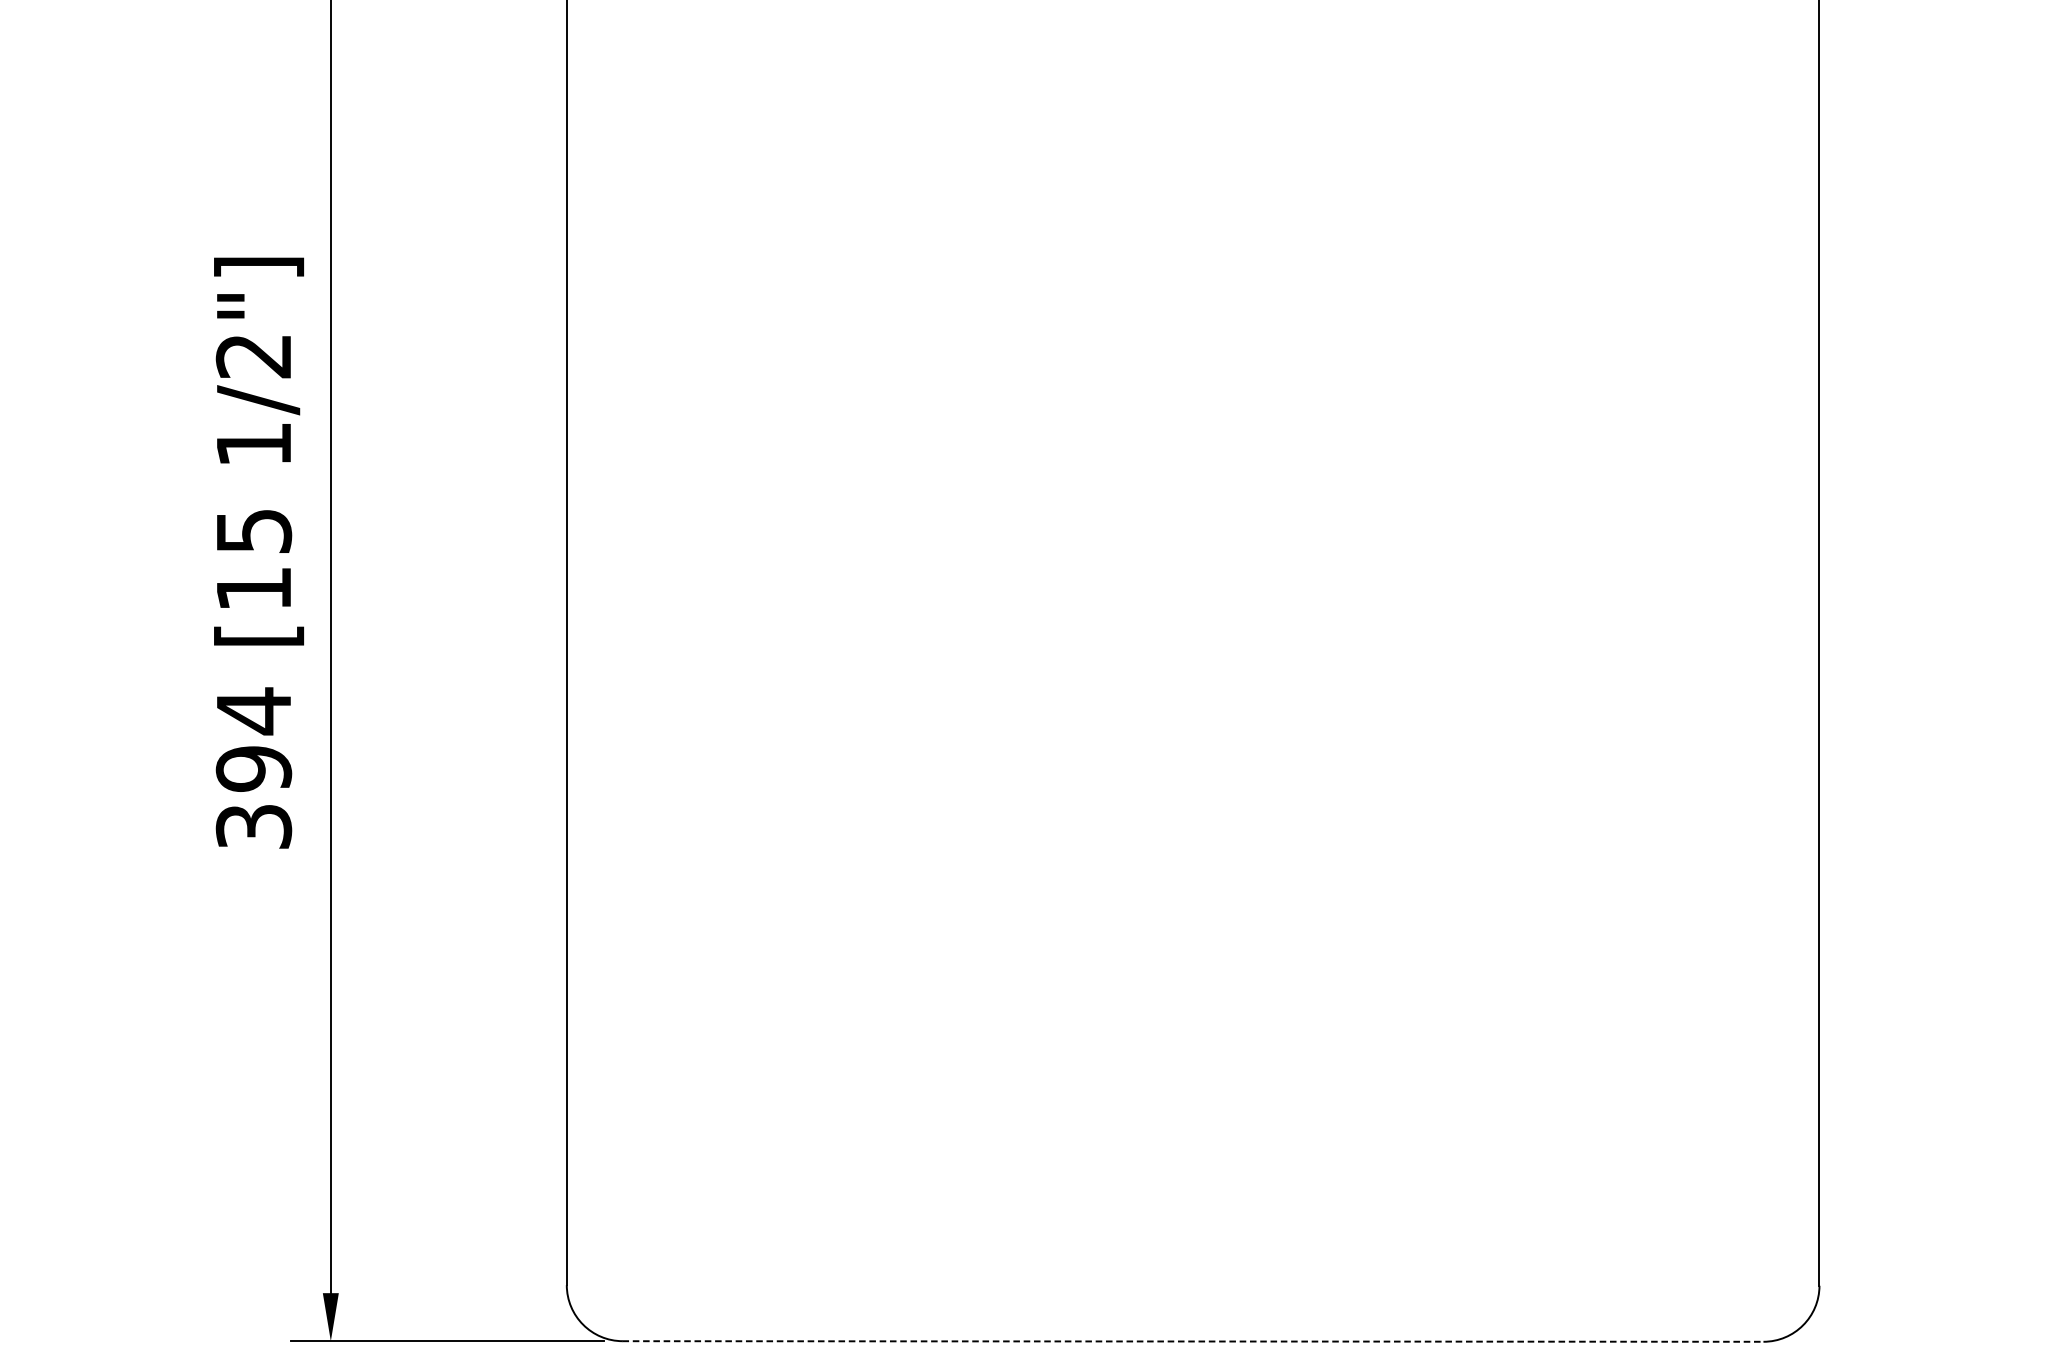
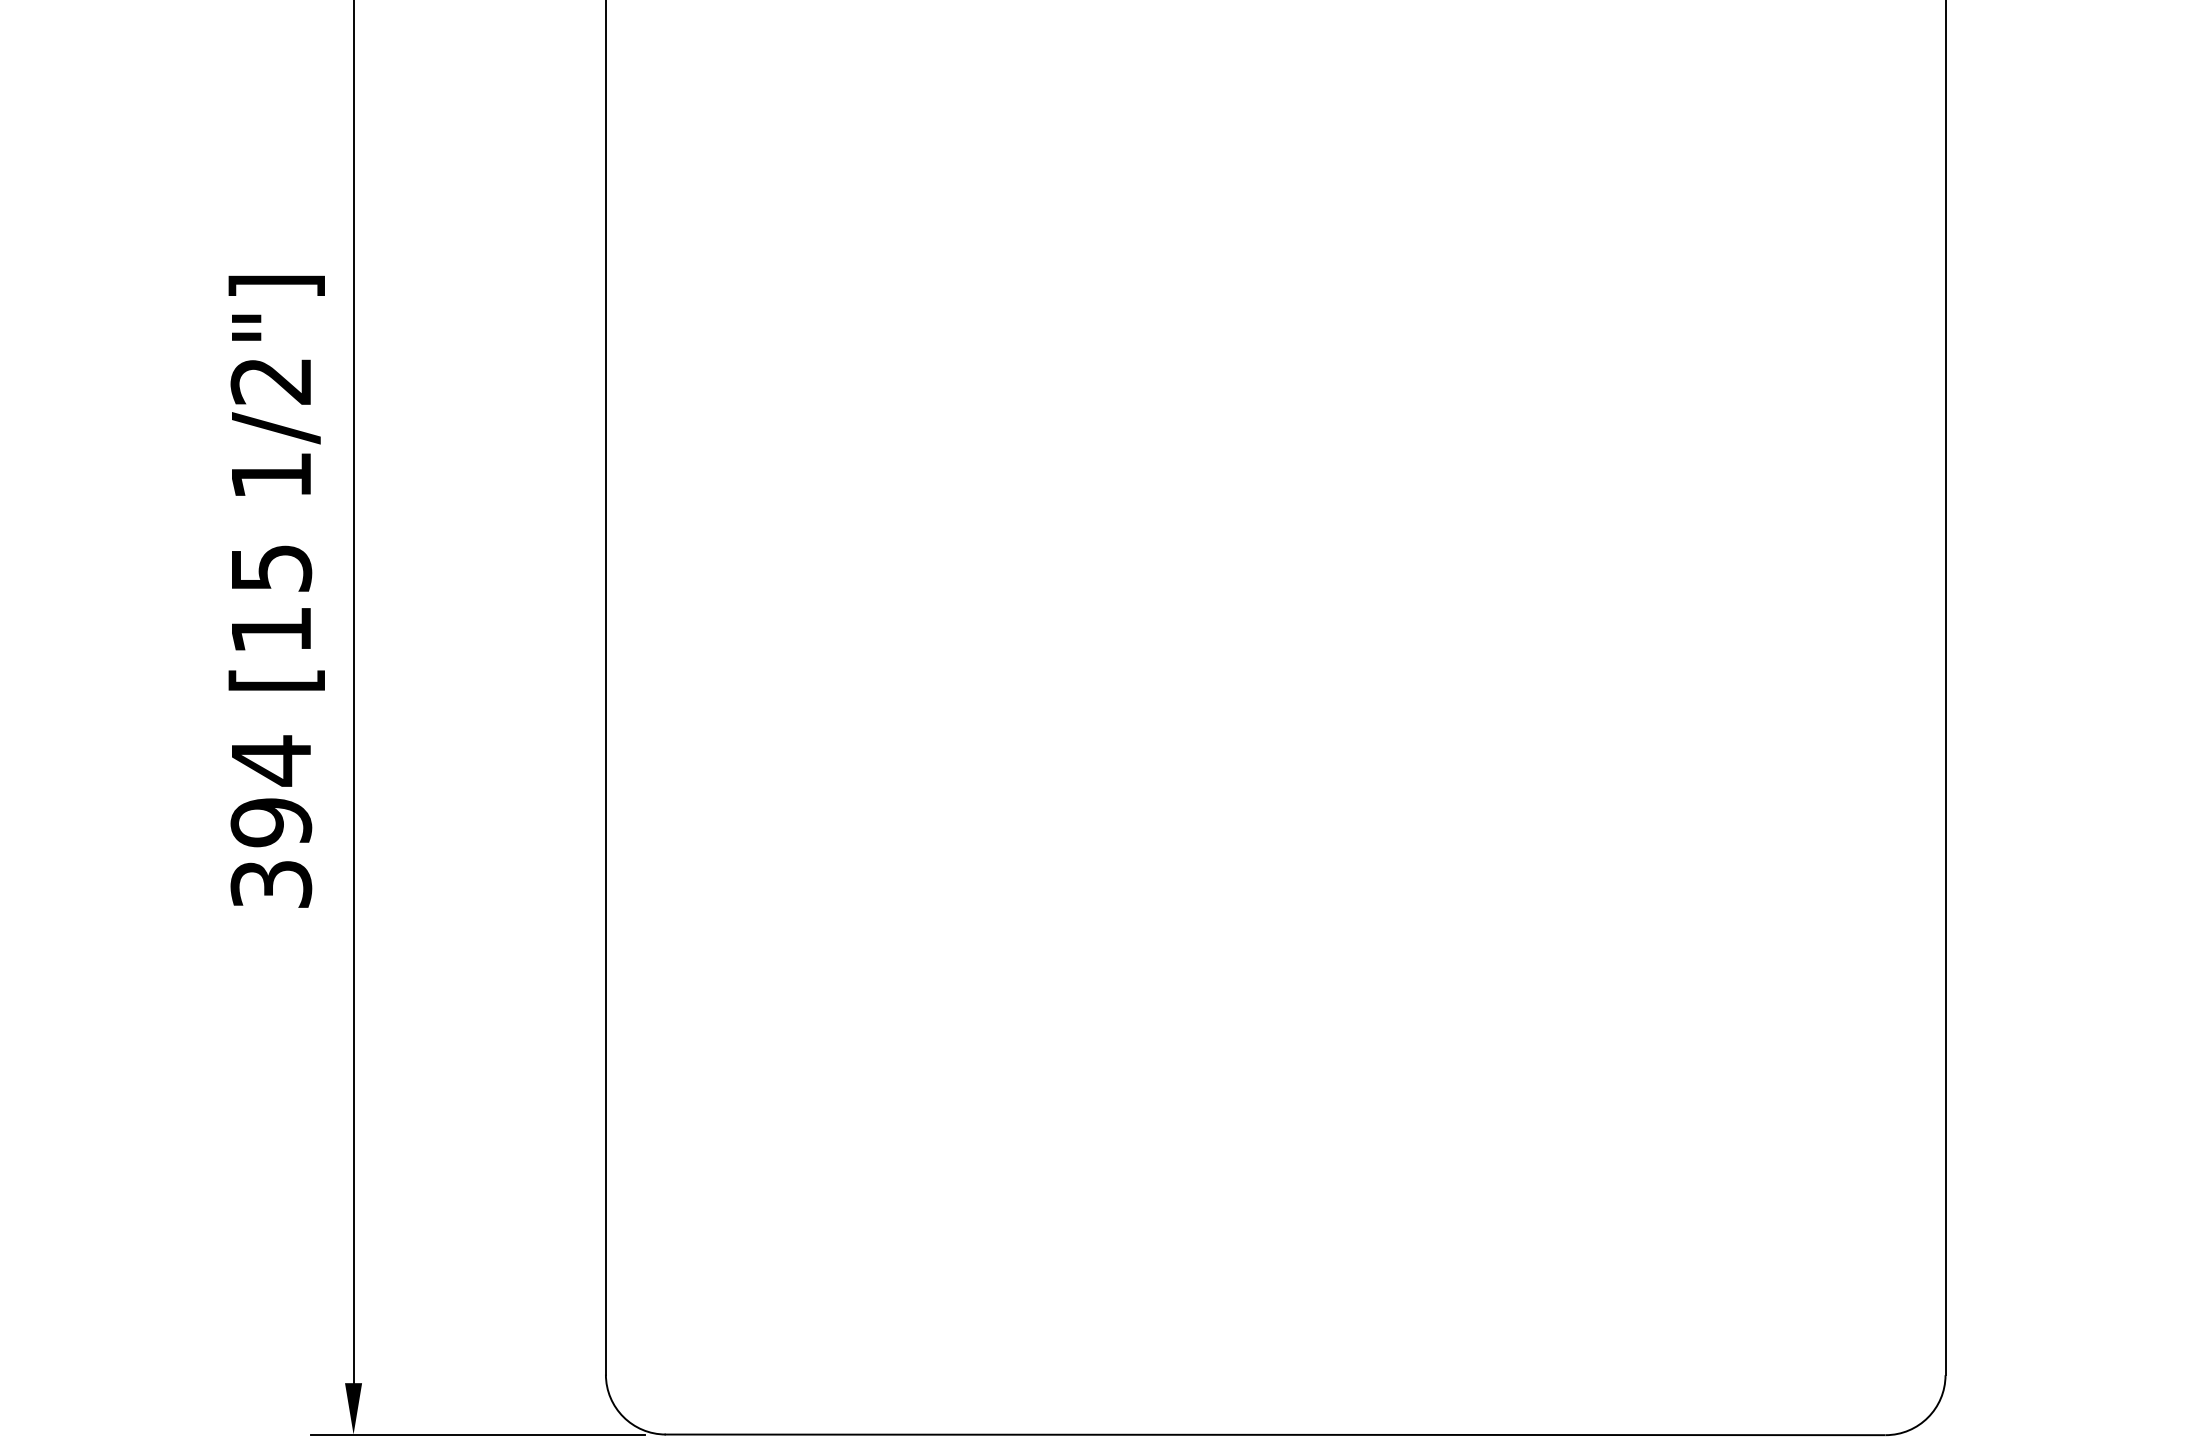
line: (1192, 1341) -> (1275, 1434), dashed -> solid

